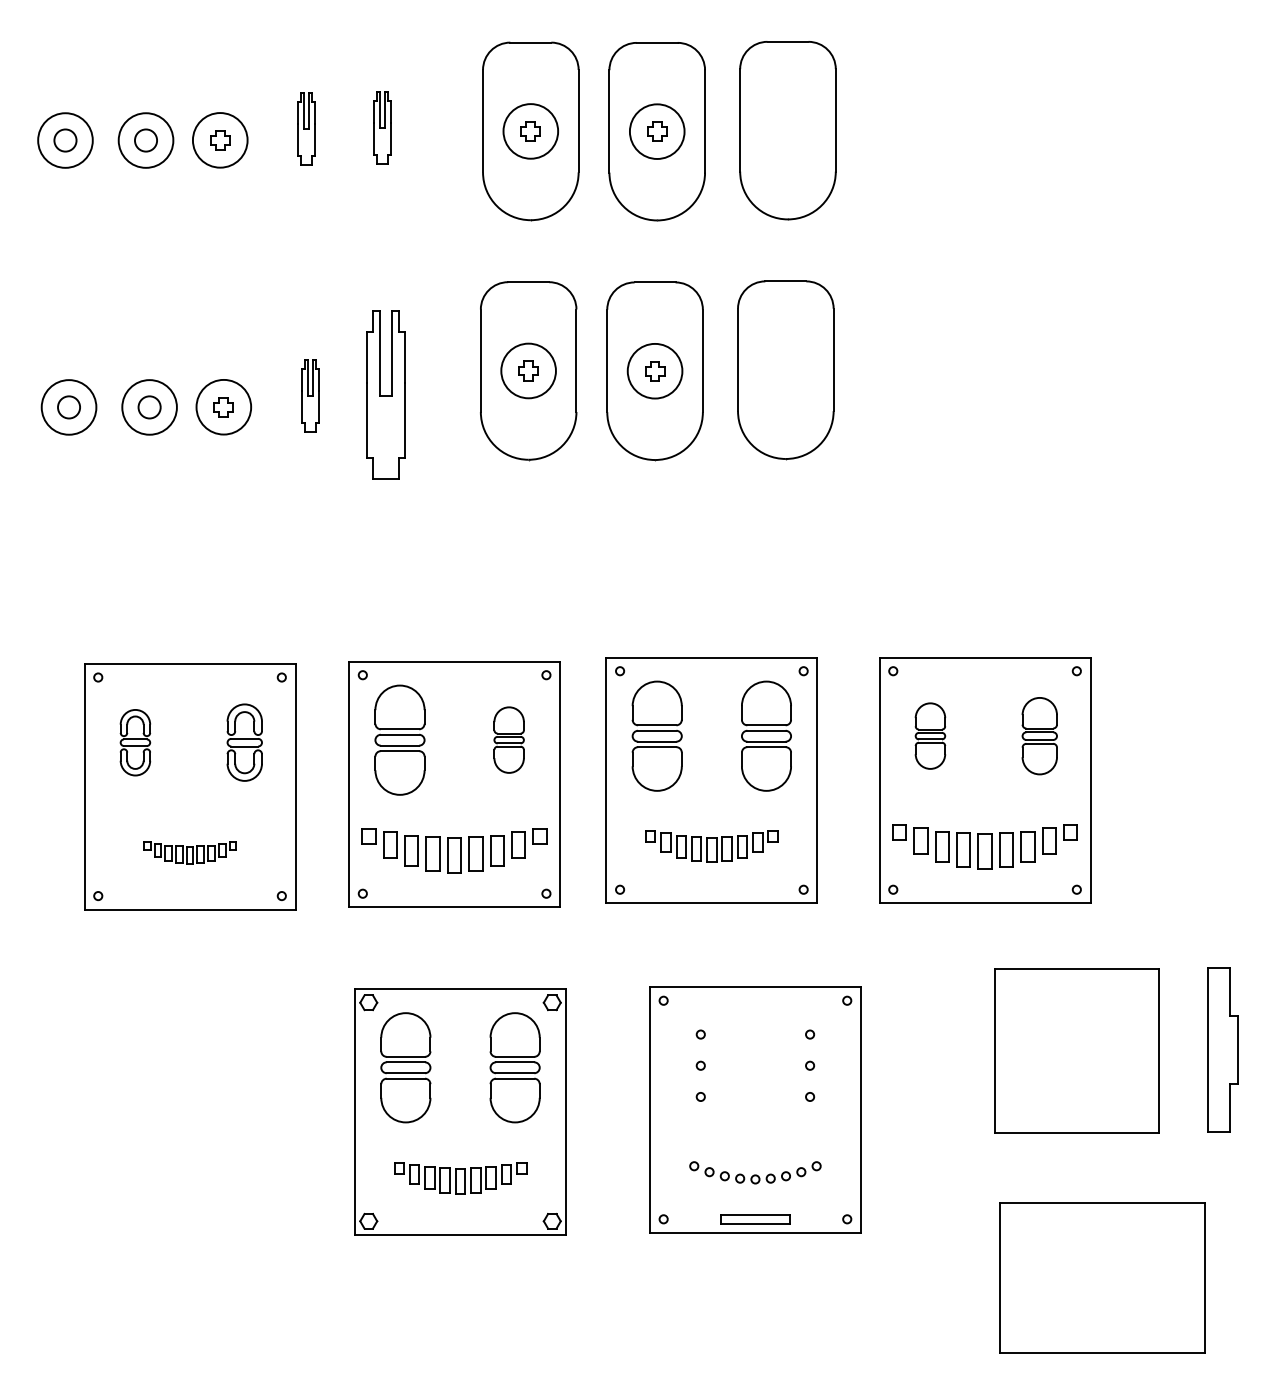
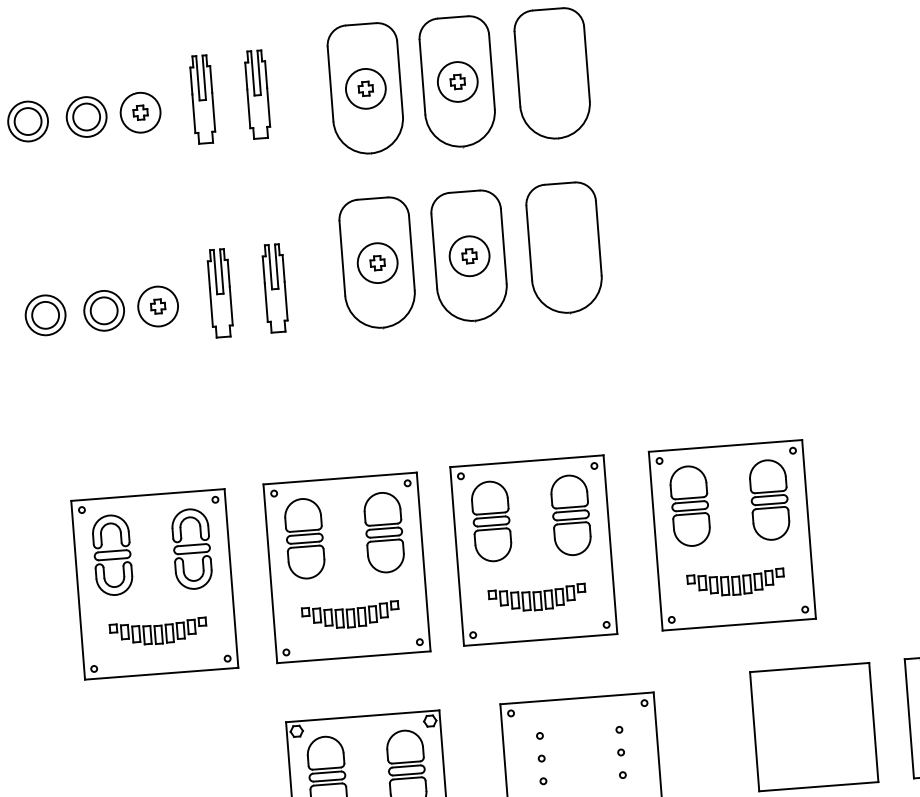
part: (382, 127) -> (257, 94), size x1.67
part: (306, 128) -> (202, 99), size x1.67
circle: (65, 140) -> (28, 121), size x1.67
circle: (145, 140) -> (86, 117), size x1.67
part: (385, 394) -> (274, 288), size x0.71
part: (310, 395) -> (220, 293), size x1.67
circle: (68, 406) -> (45, 314), size x1.67
circle: (149, 406) -> (104, 310), size x1.67
part: (930, 735) -> (690, 505), size x1.67
part: (1039, 735) -> (769, 499), size x1.43
part: (508, 739) -> (383, 532), size x1.67
part: (135, 742) -> (112, 555), size x1.67
part: (244, 742) -> (191, 549), size x1.43
part: (984, 846) -> (735, 583), size x0.71
part: (454, 850) -> (350, 615), size x0.71
part: (189, 853) -> (158, 632), size x1.43

